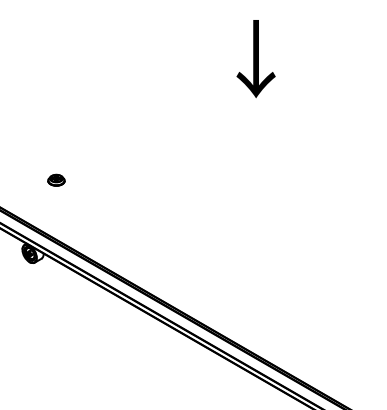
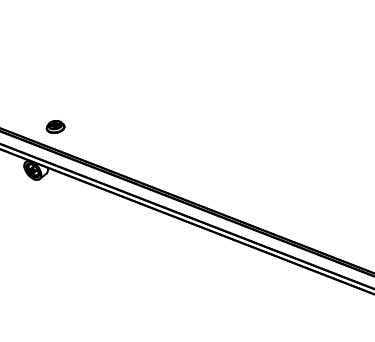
part: (56, 179) -> (55, 126), moved

